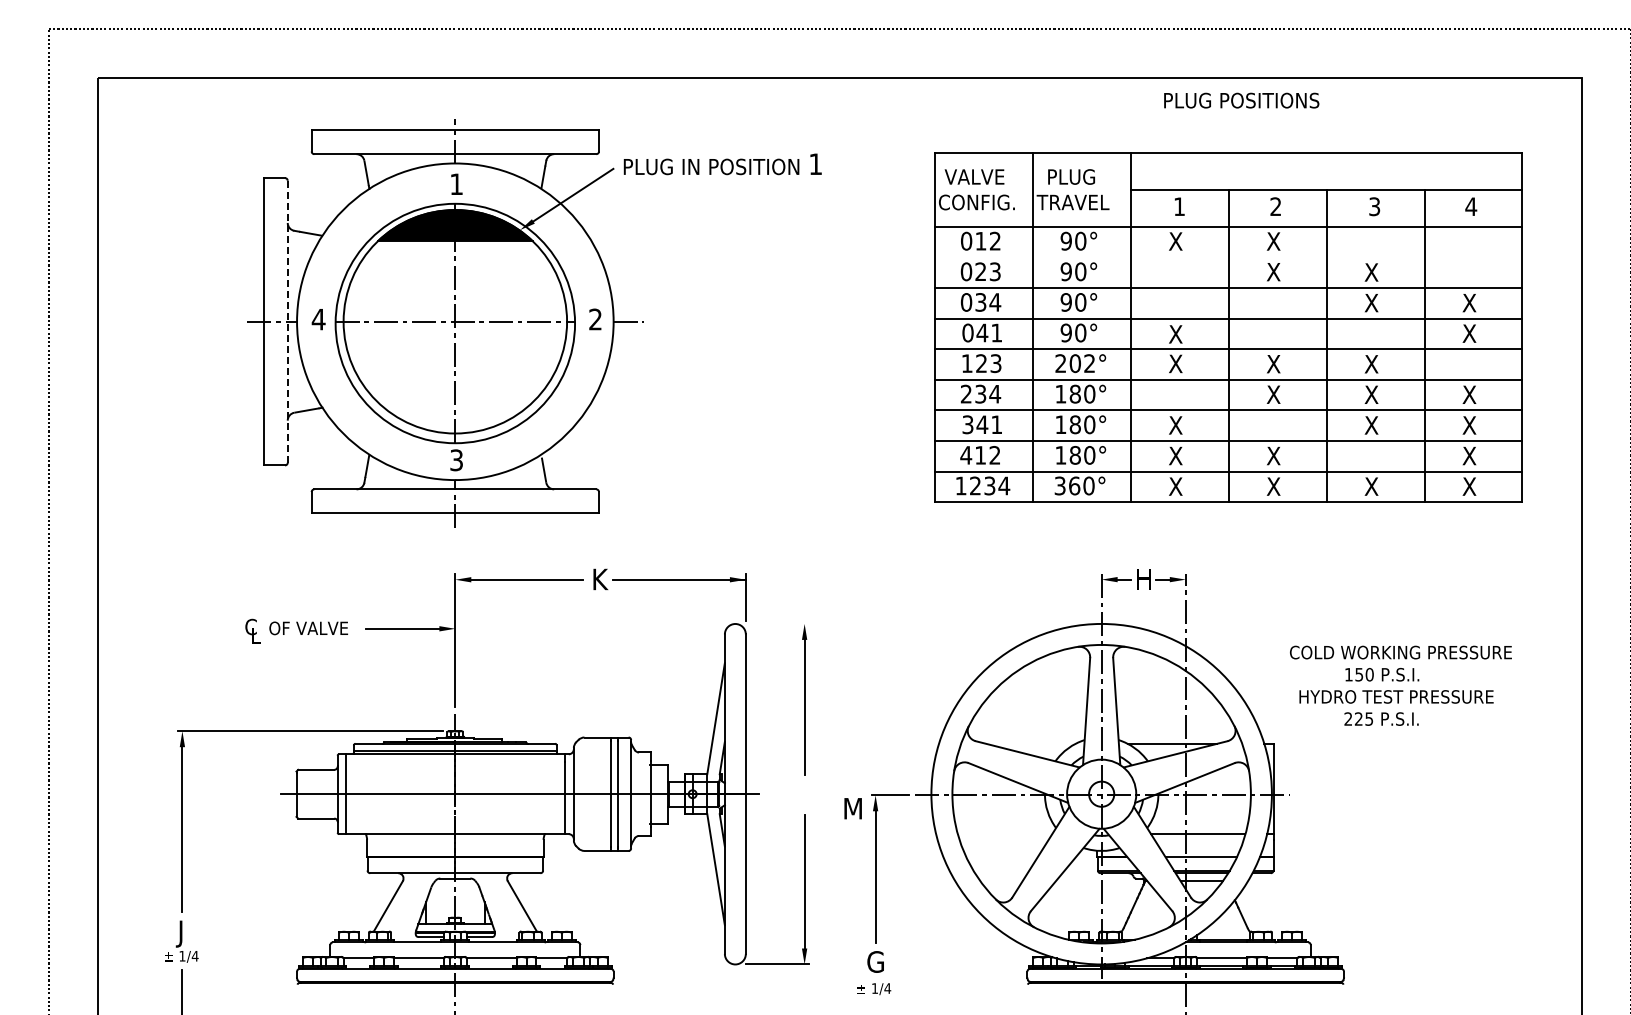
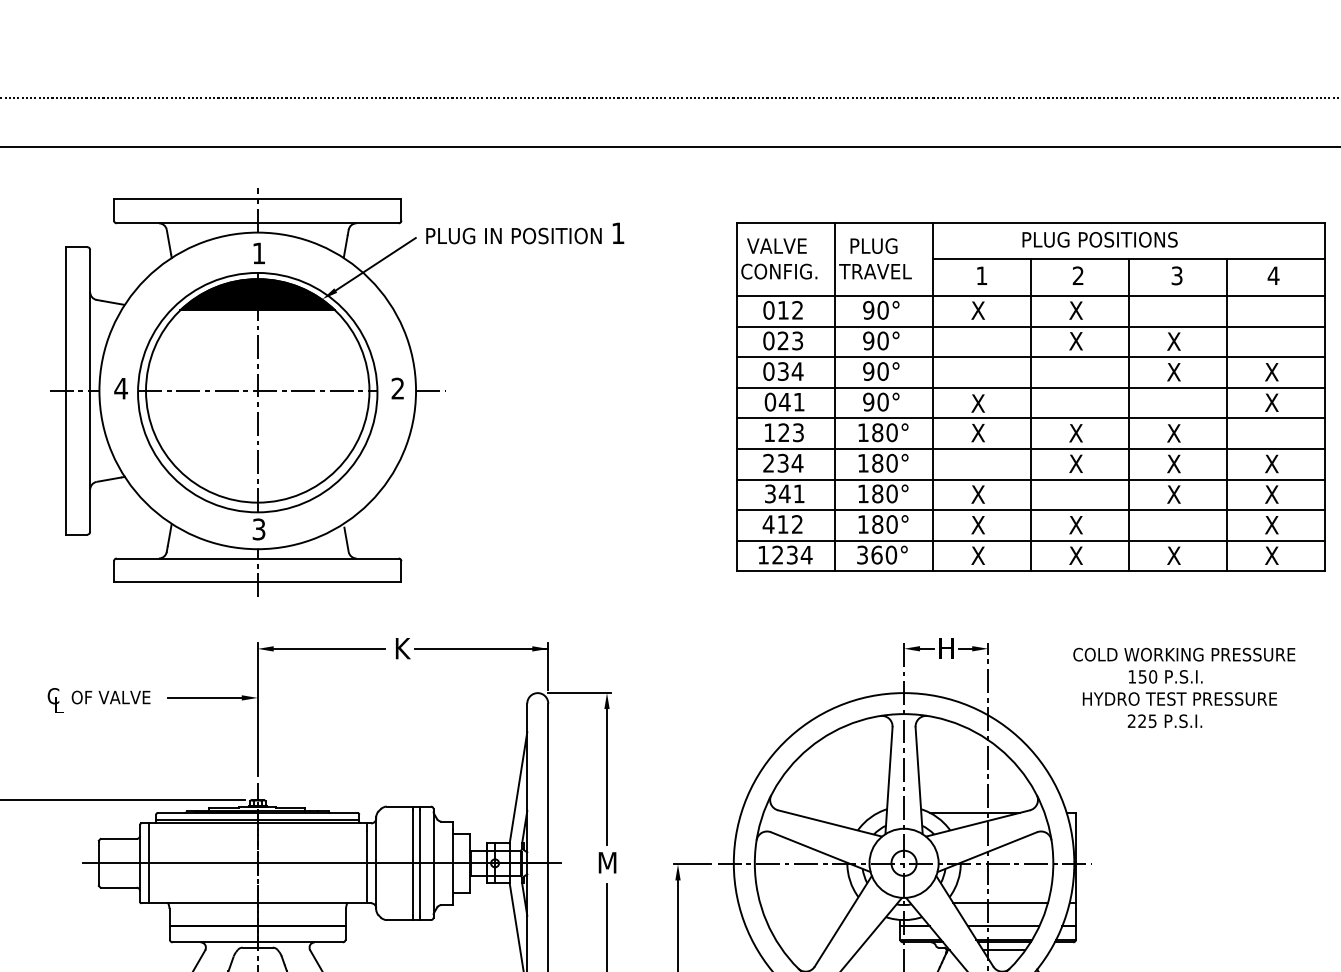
text: (1241, 100) -> (1099, 239), moved
line: (1228, 257) -> (1030, 326), added
line: (287, 321) -> (89, 390), dashed -> solid
text: (1075, 363) -> (877, 432), 202° -> 180°
line: (776, 623) -> (578, 692), added
text: (1400, 685) -> (1183, 687), moved
text: (852, 808) -> (606, 862), moved

